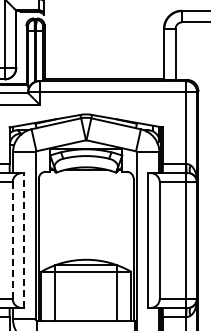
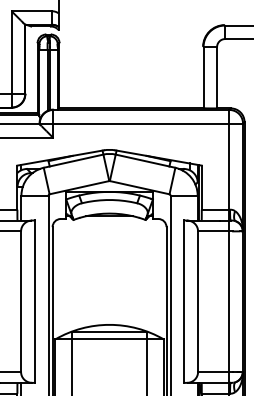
line: (12, 240) -> (20, 301), dashed -> solid
line: (24, 240) -> (35, 301), dashed -> solid

